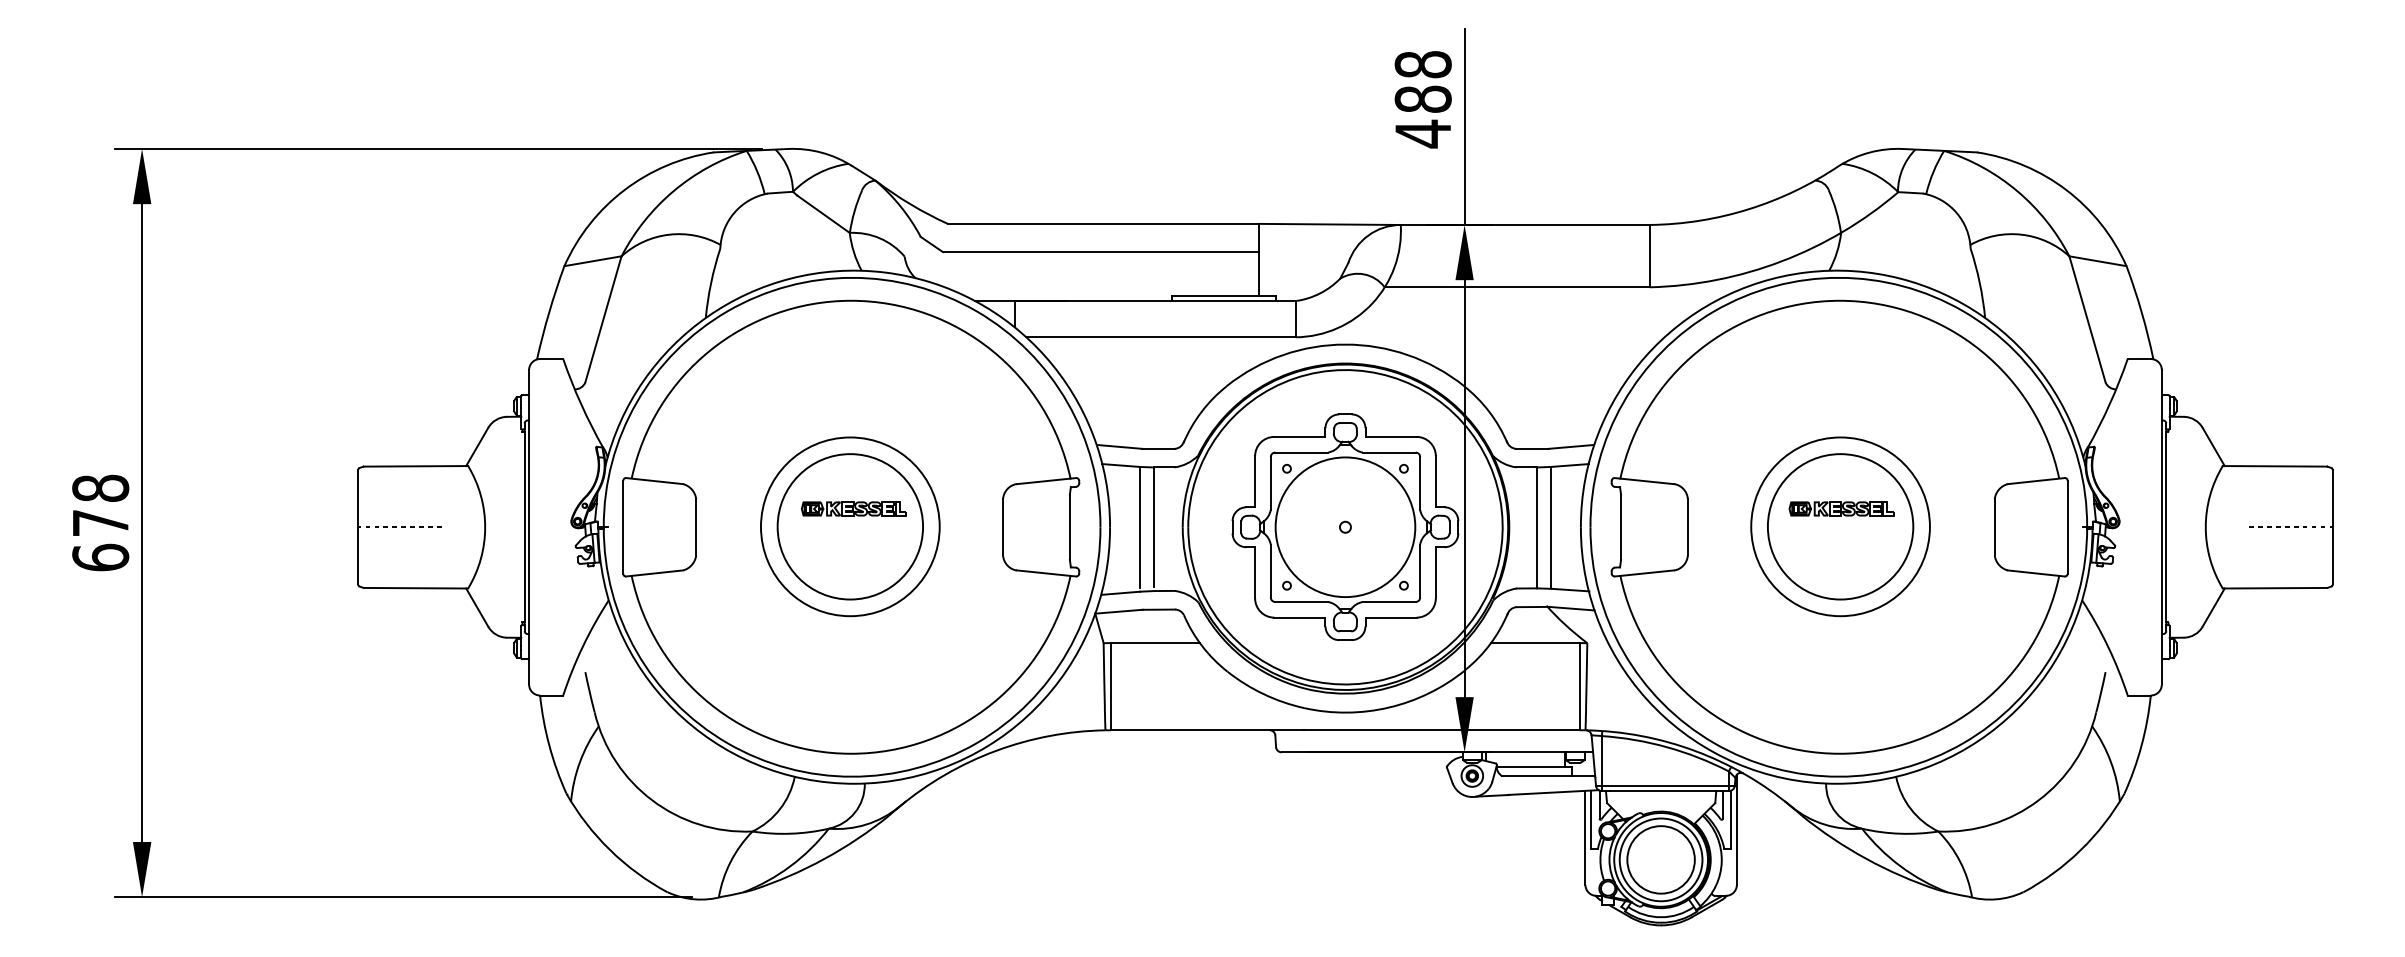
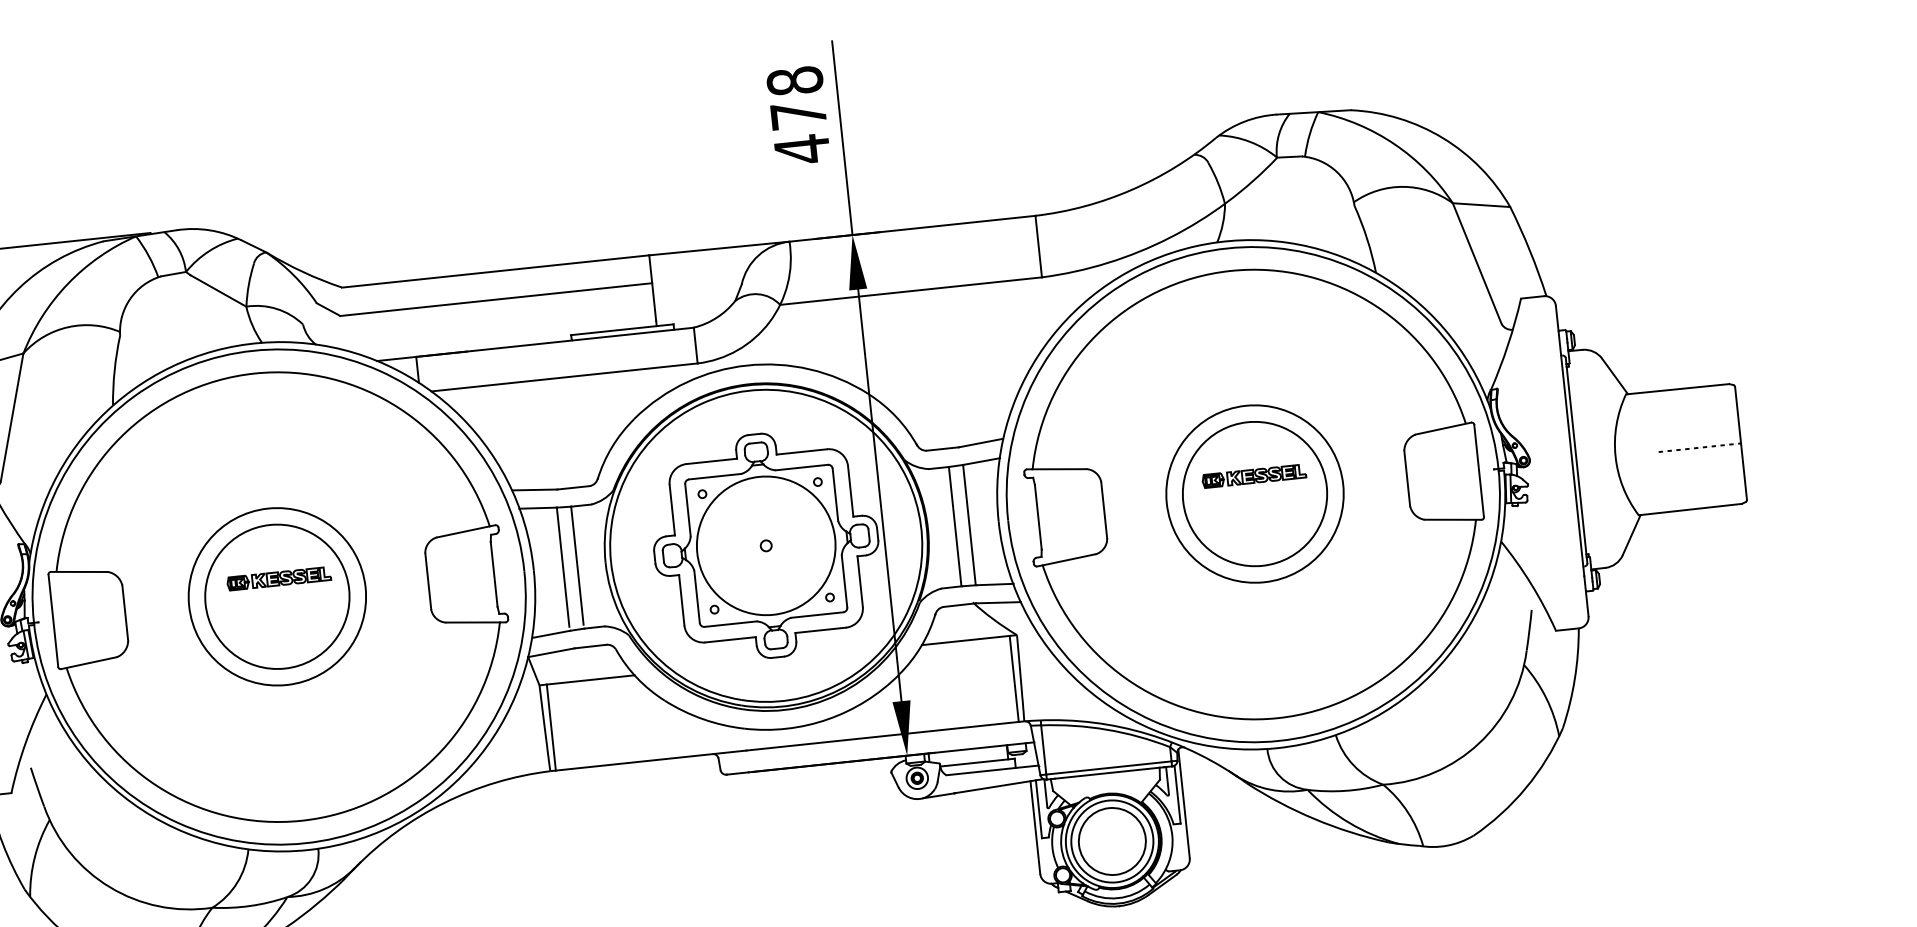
text: (1422, 98) -> (797, 114), 488 -> 478

